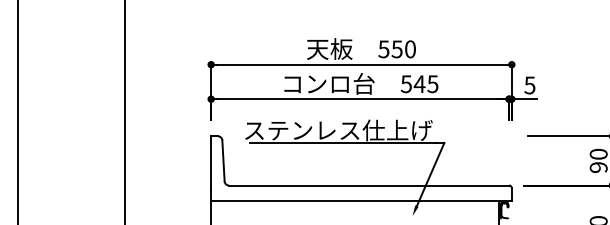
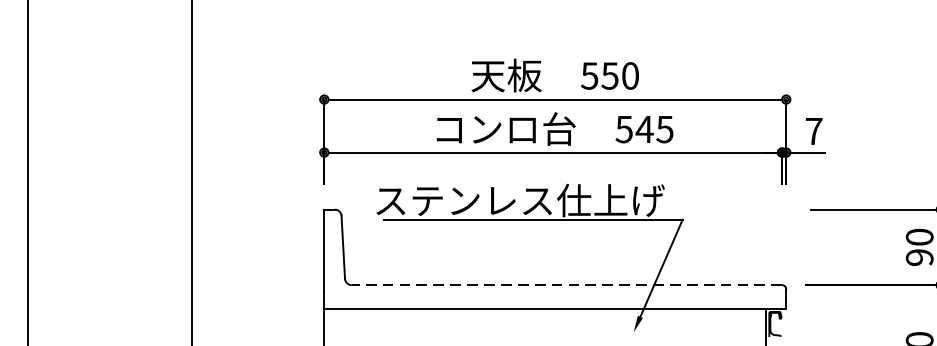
text: (529, 85) -> (813, 131), 5 -> 7
line: (368, 185) -> (566, 285), solid -> dashed

